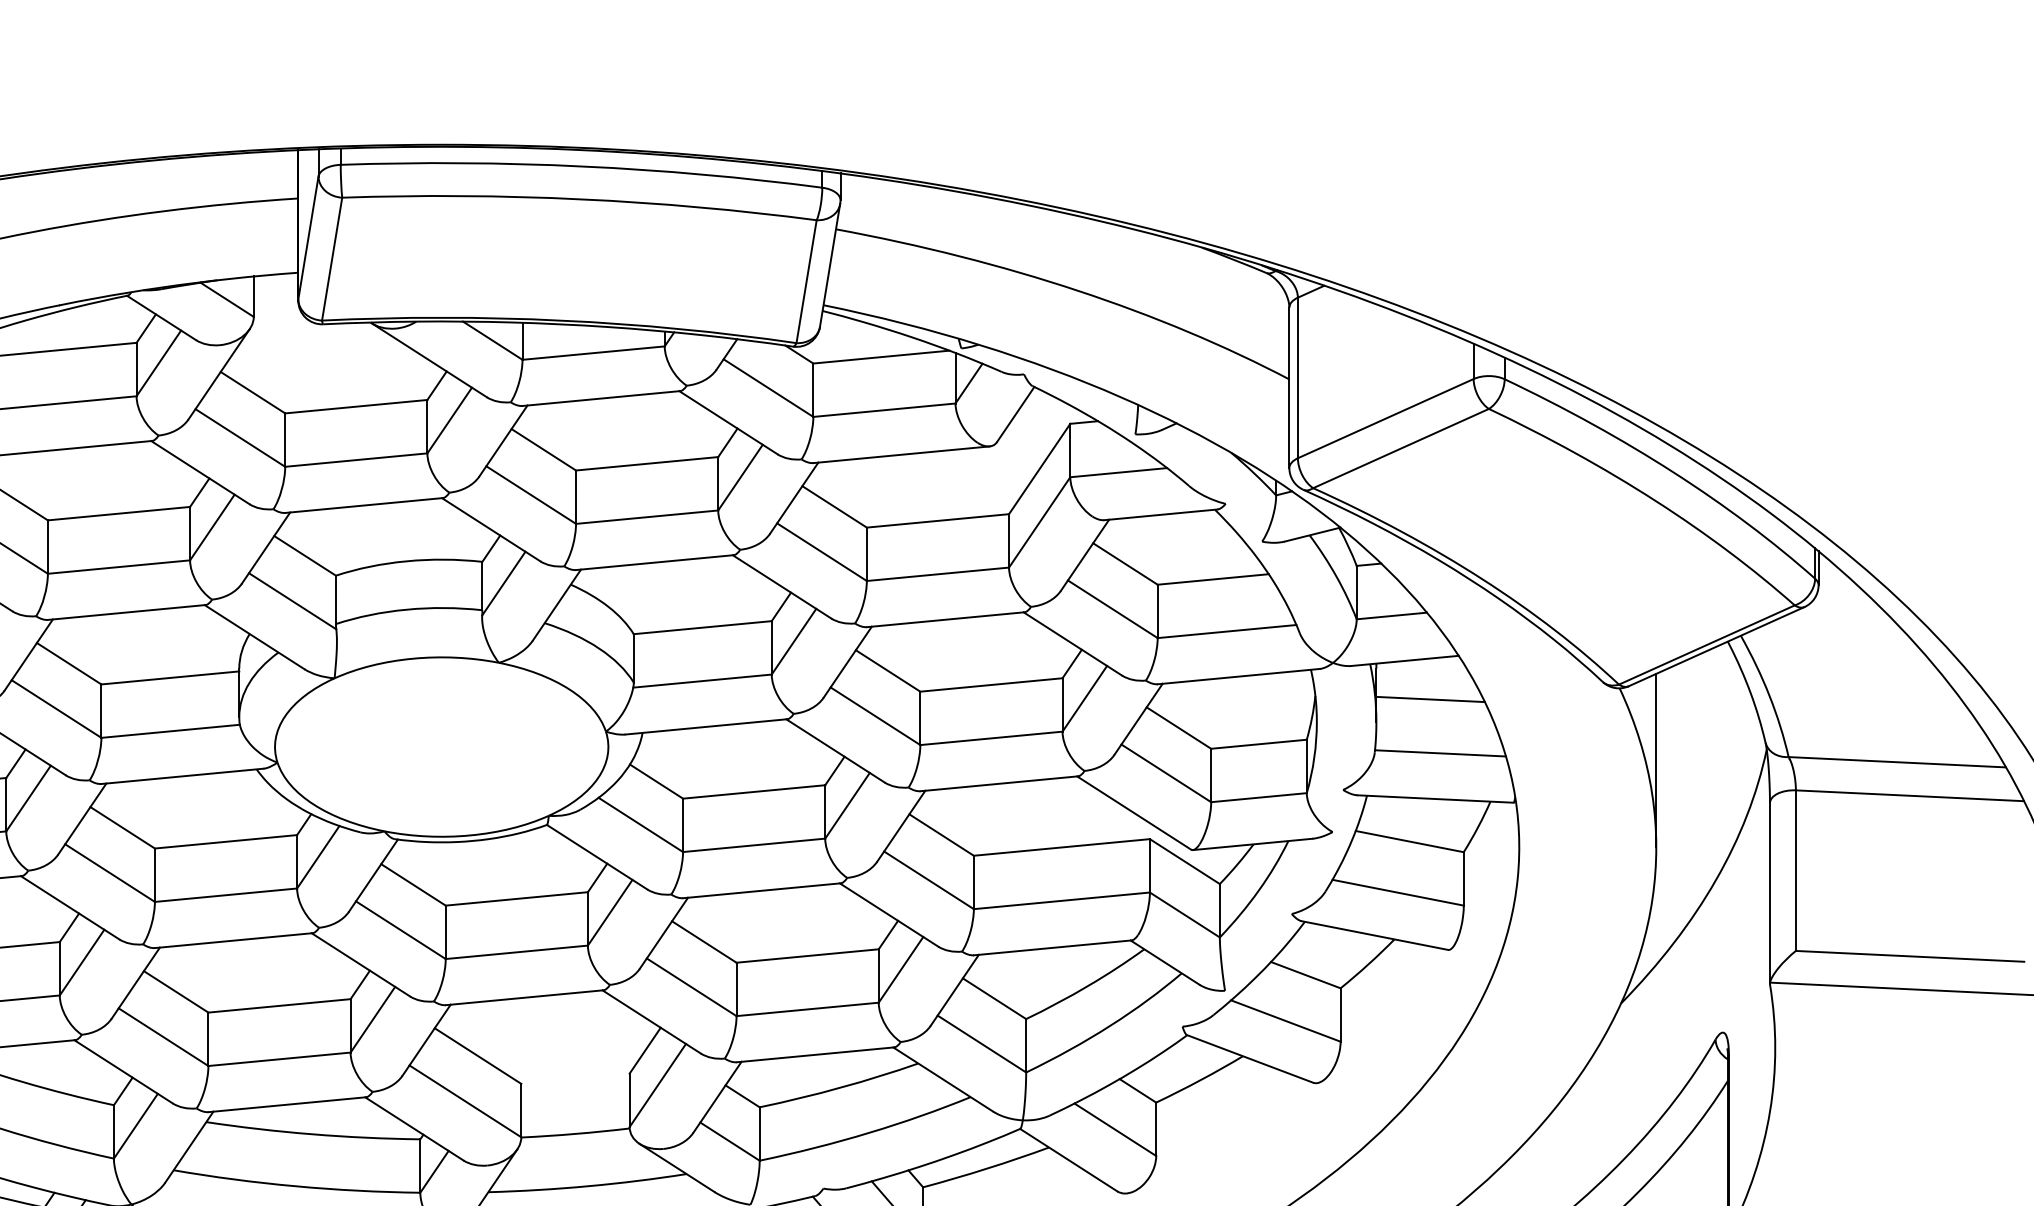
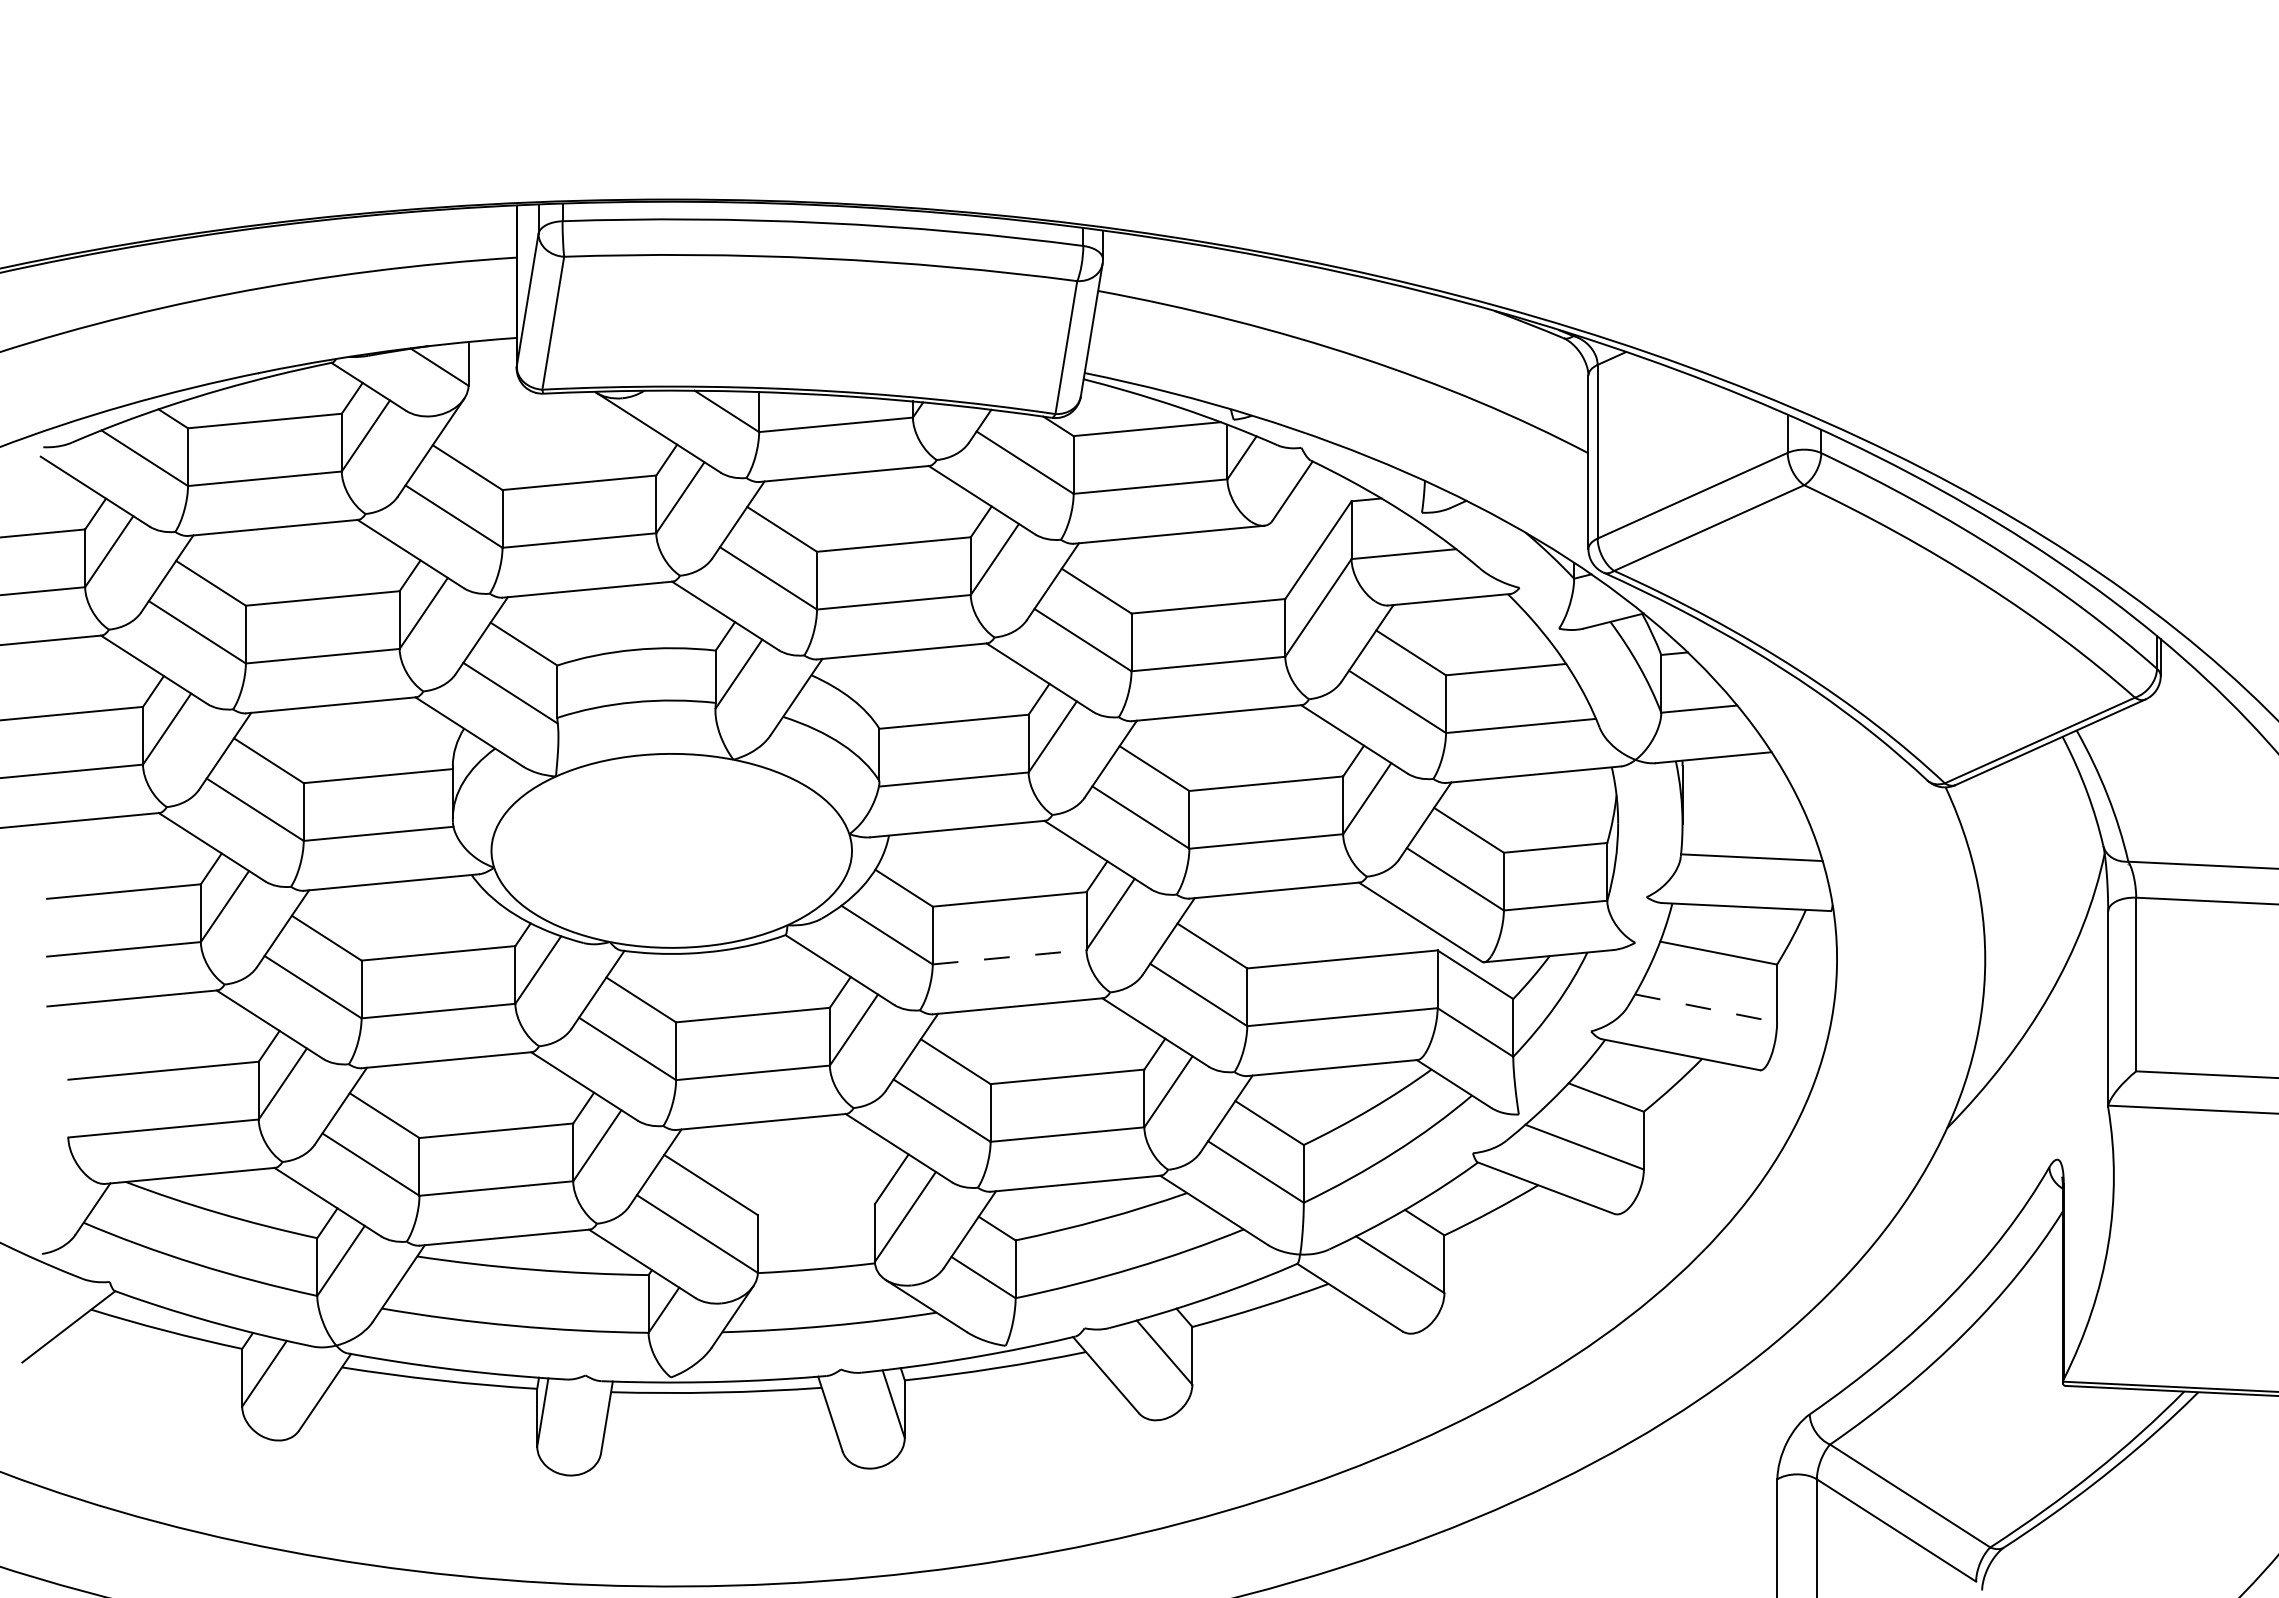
line: (1429, 699) -> (1740, 799), removed
line: (1656, 760) -> (1985, 865), removed
line: (754, 845) -> (1010, 957), solid -> dashed
line: (1398, 892) -> (1706, 1008), solid -> dashed

